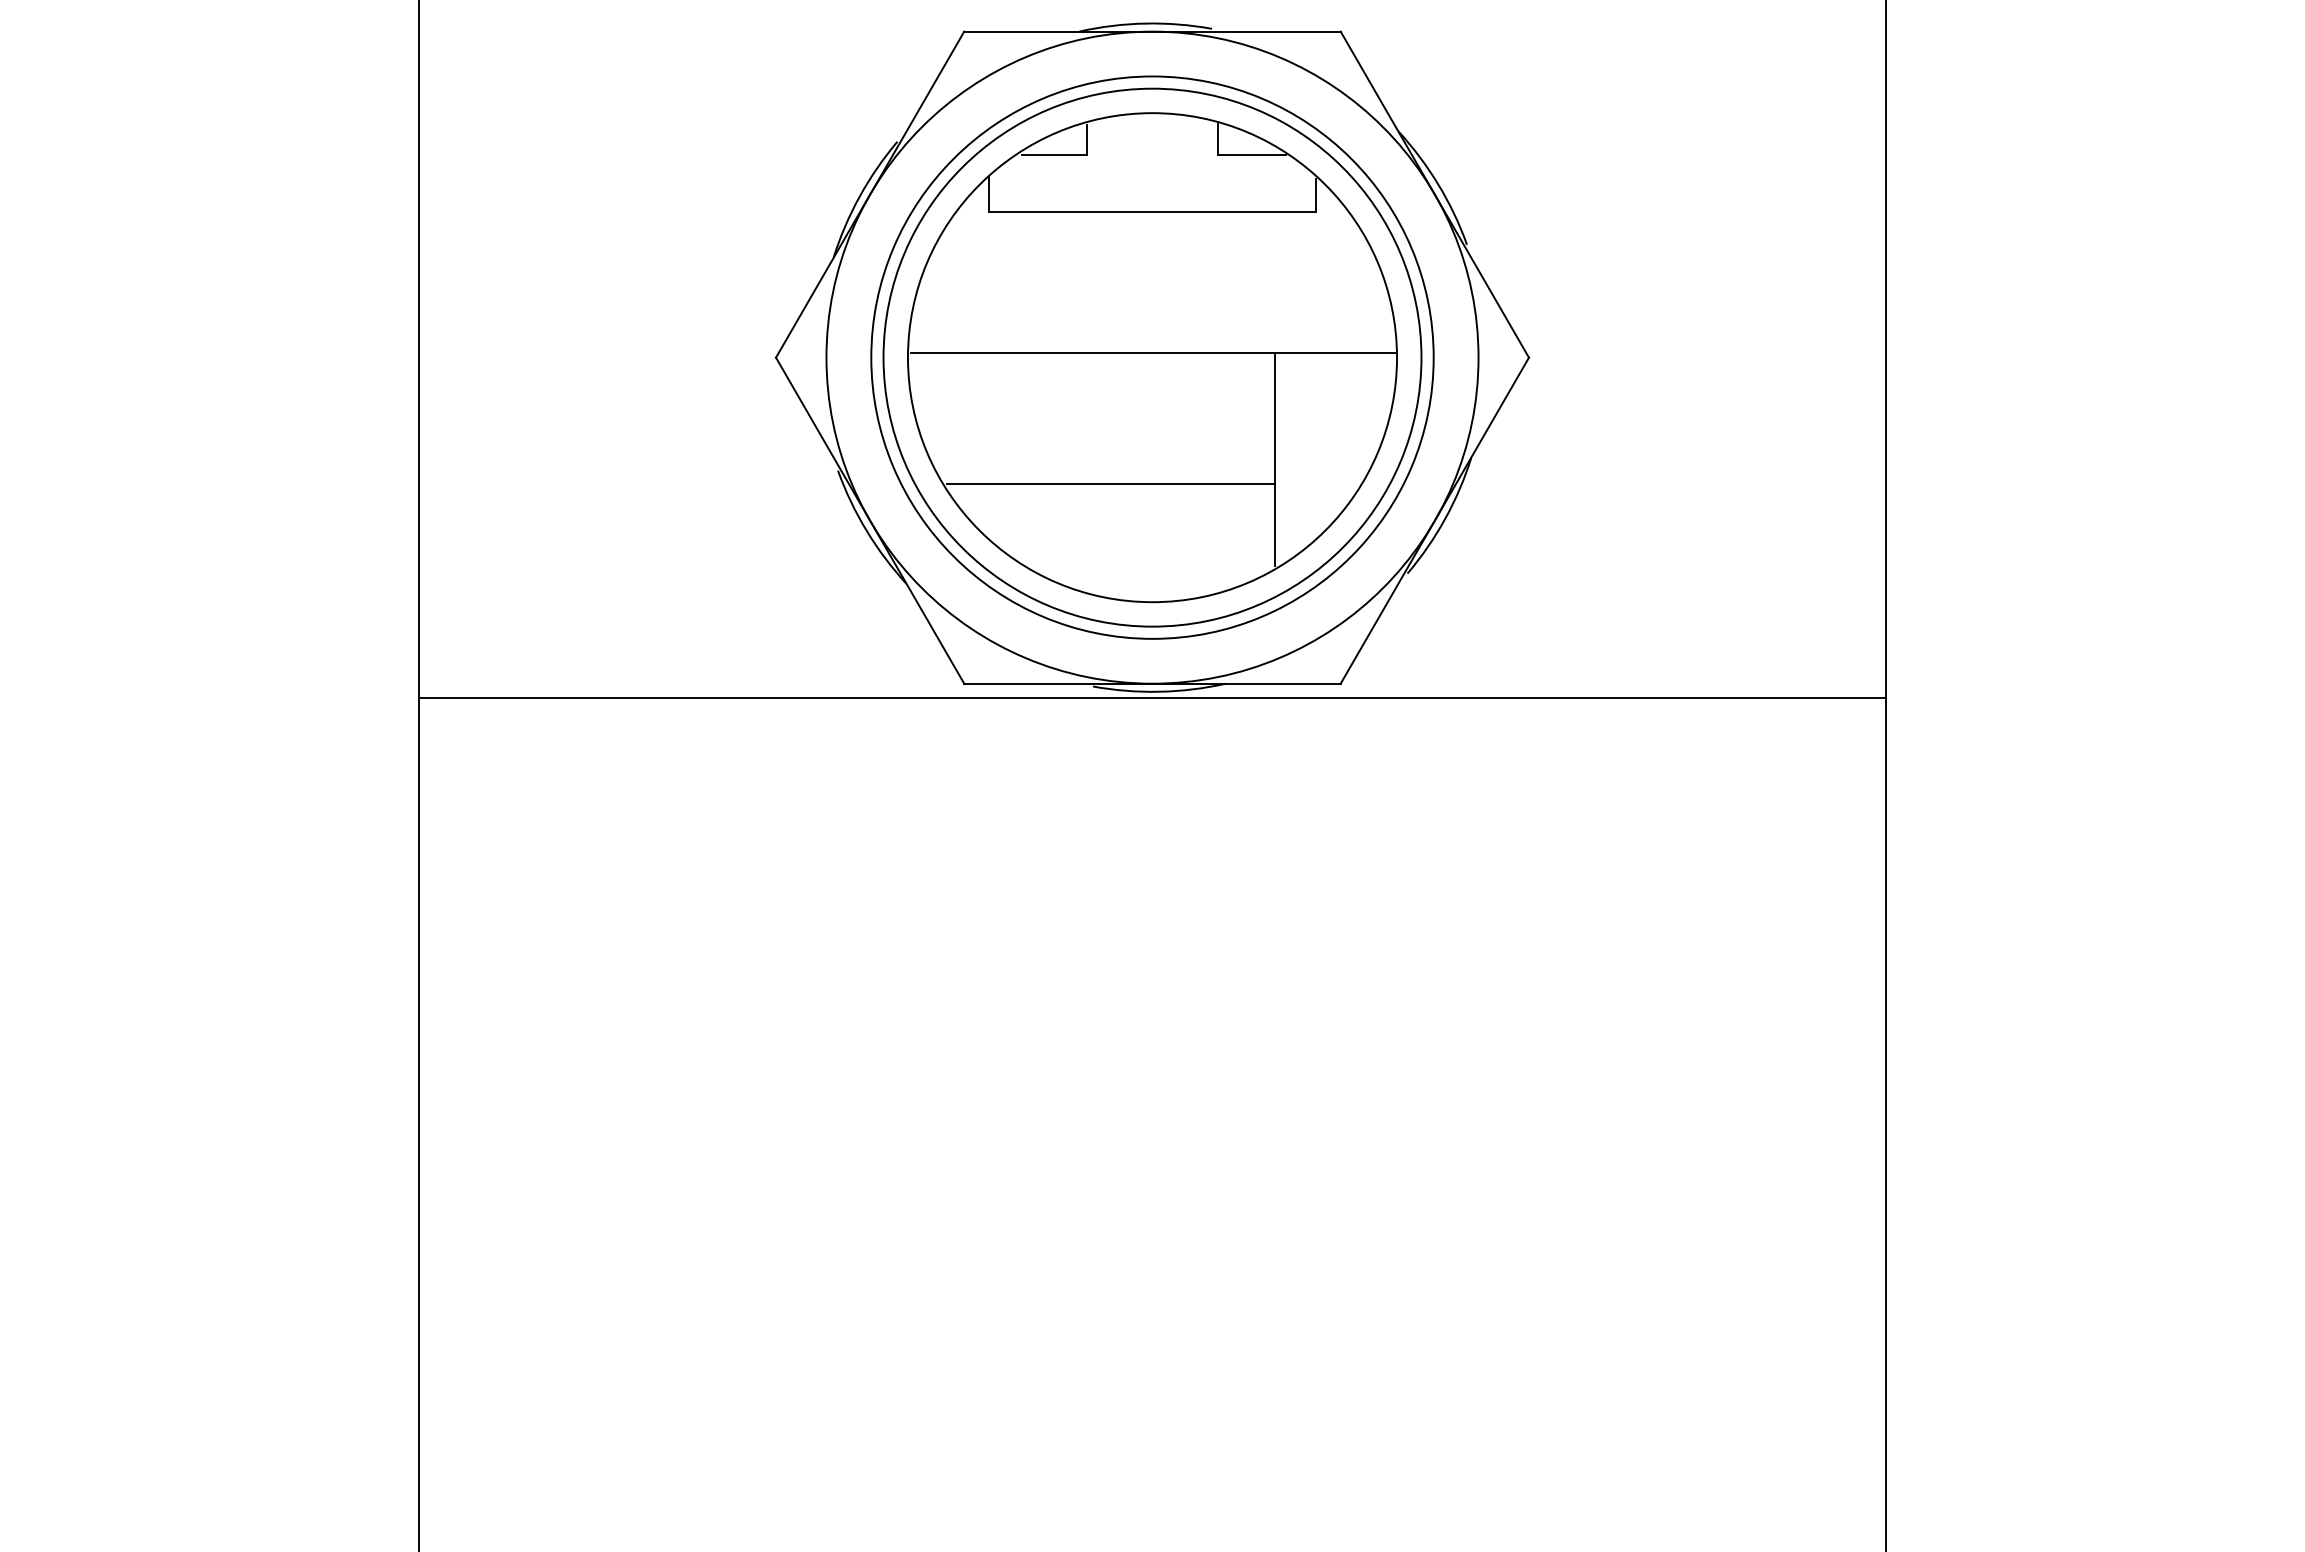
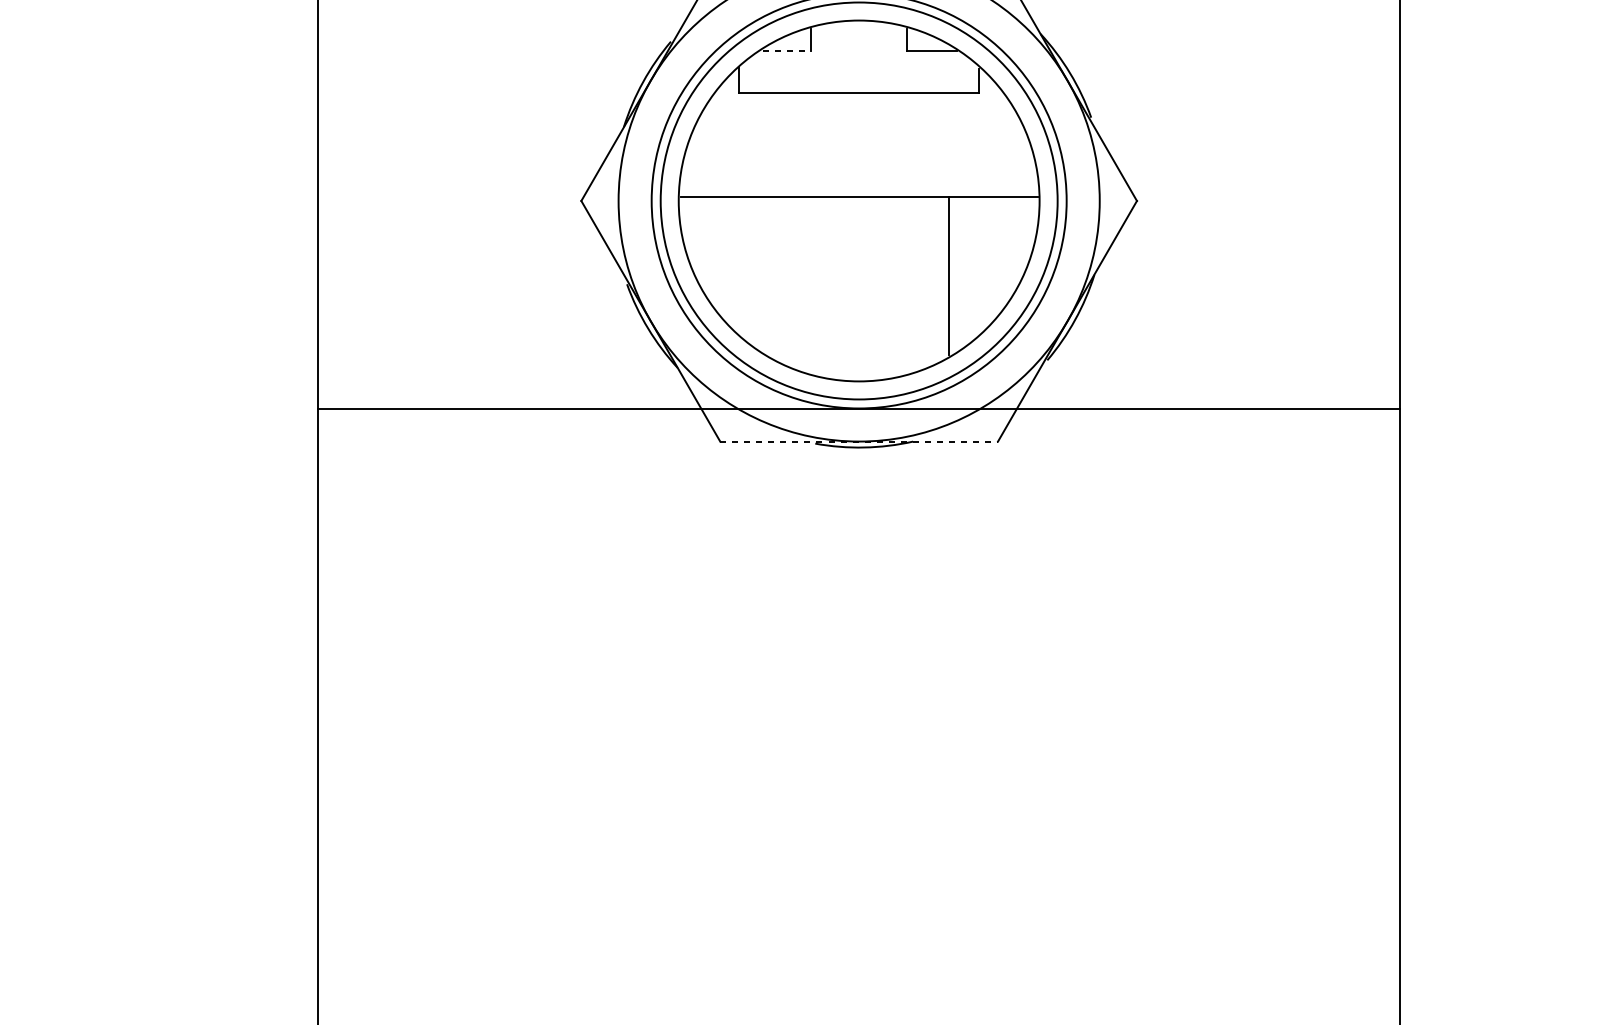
line: (1054, 154) -> (786, 51), solid -> dashed
line: (1110, 484) -> (828, 294), removed
line: (1152, 683) -> (859, 441), solid -> dashed
line: (1152, 698) -> (859, 408), moved

